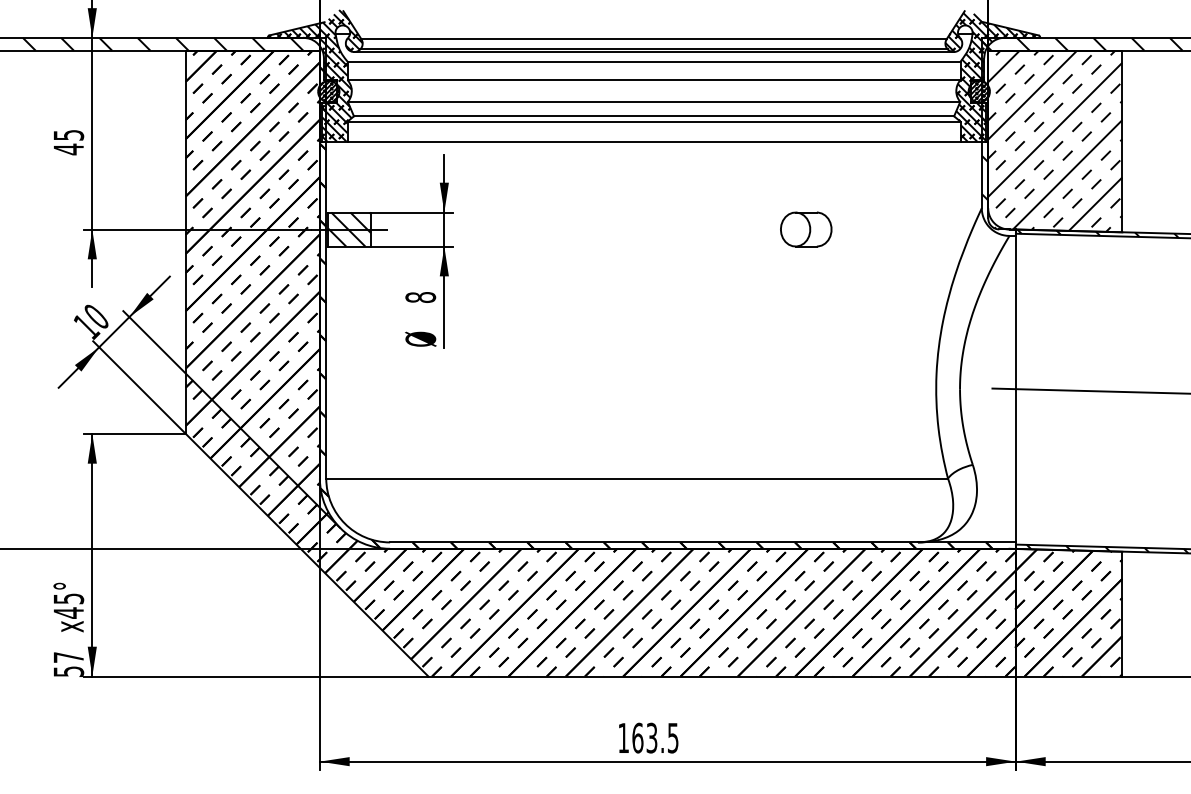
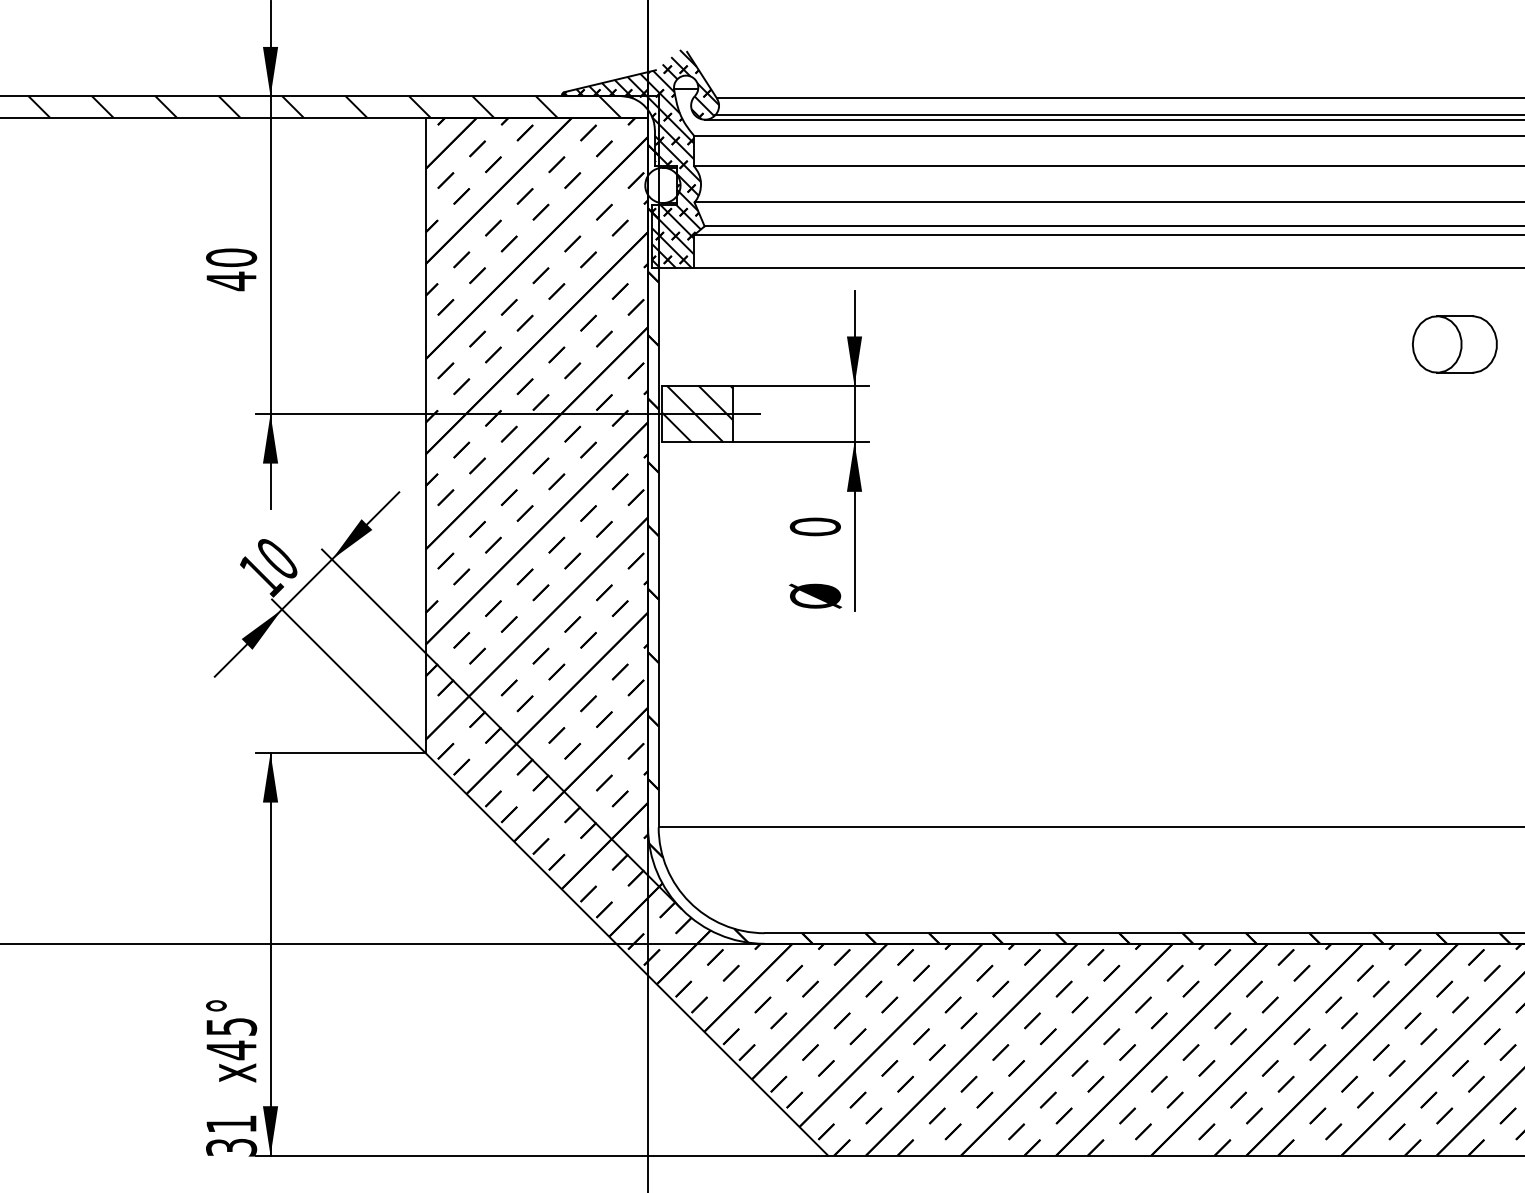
hatch: (328, 91) -> (662, 185), removed
text: (68, 134) -> (231, 256), 45 -> 40
part: (806, 229) -> (1455, 344), moved
text: (420, 297) -> (814, 526), 8 -> 0
text: (68, 664) -> (231, 1135), 57 -> 31

